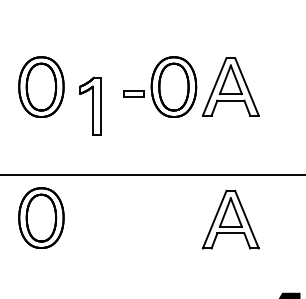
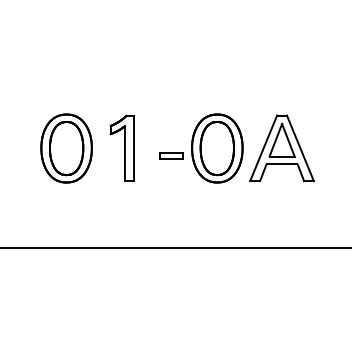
part: (89, 105) -> (121, 147), moved
part: (41, 218) -> (66, 297), removed
part: (230, 218) -> (281, 298), removed

